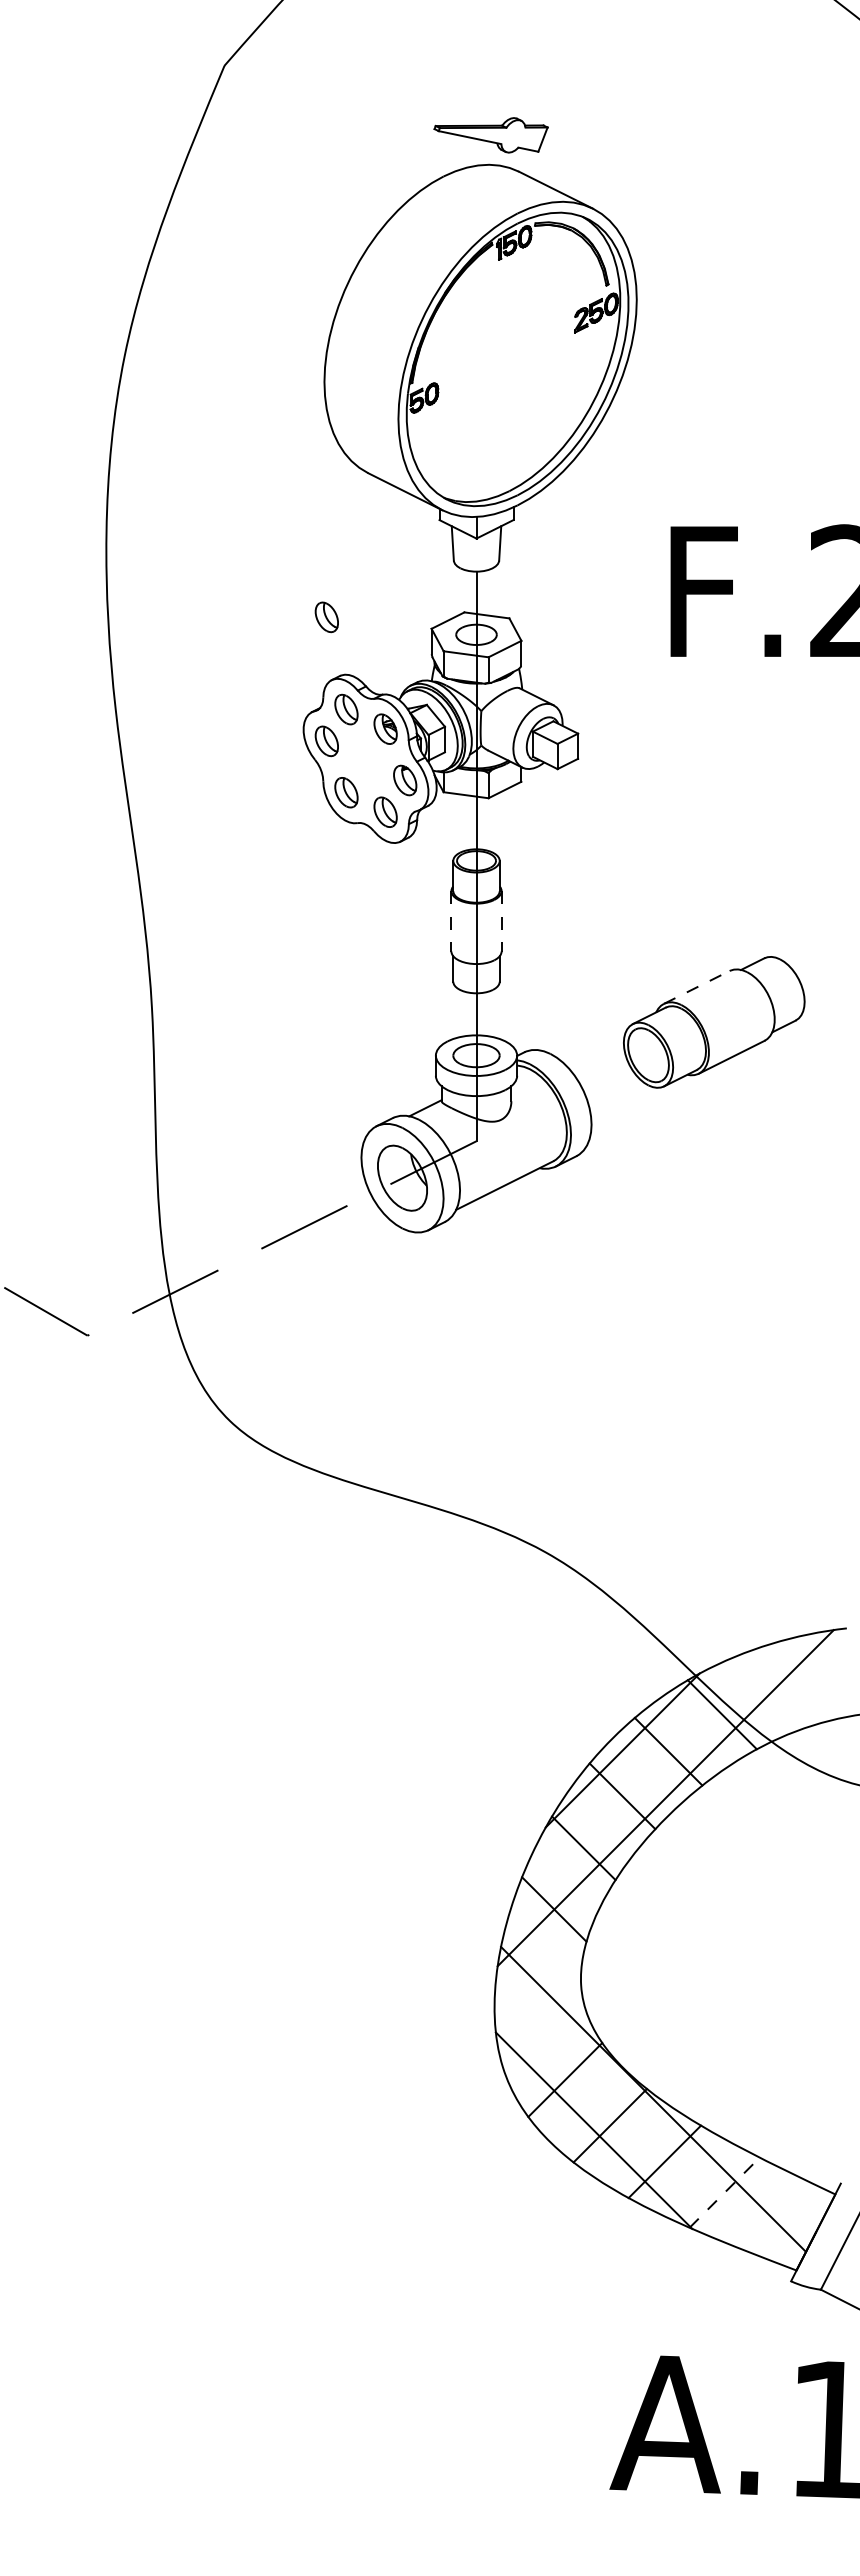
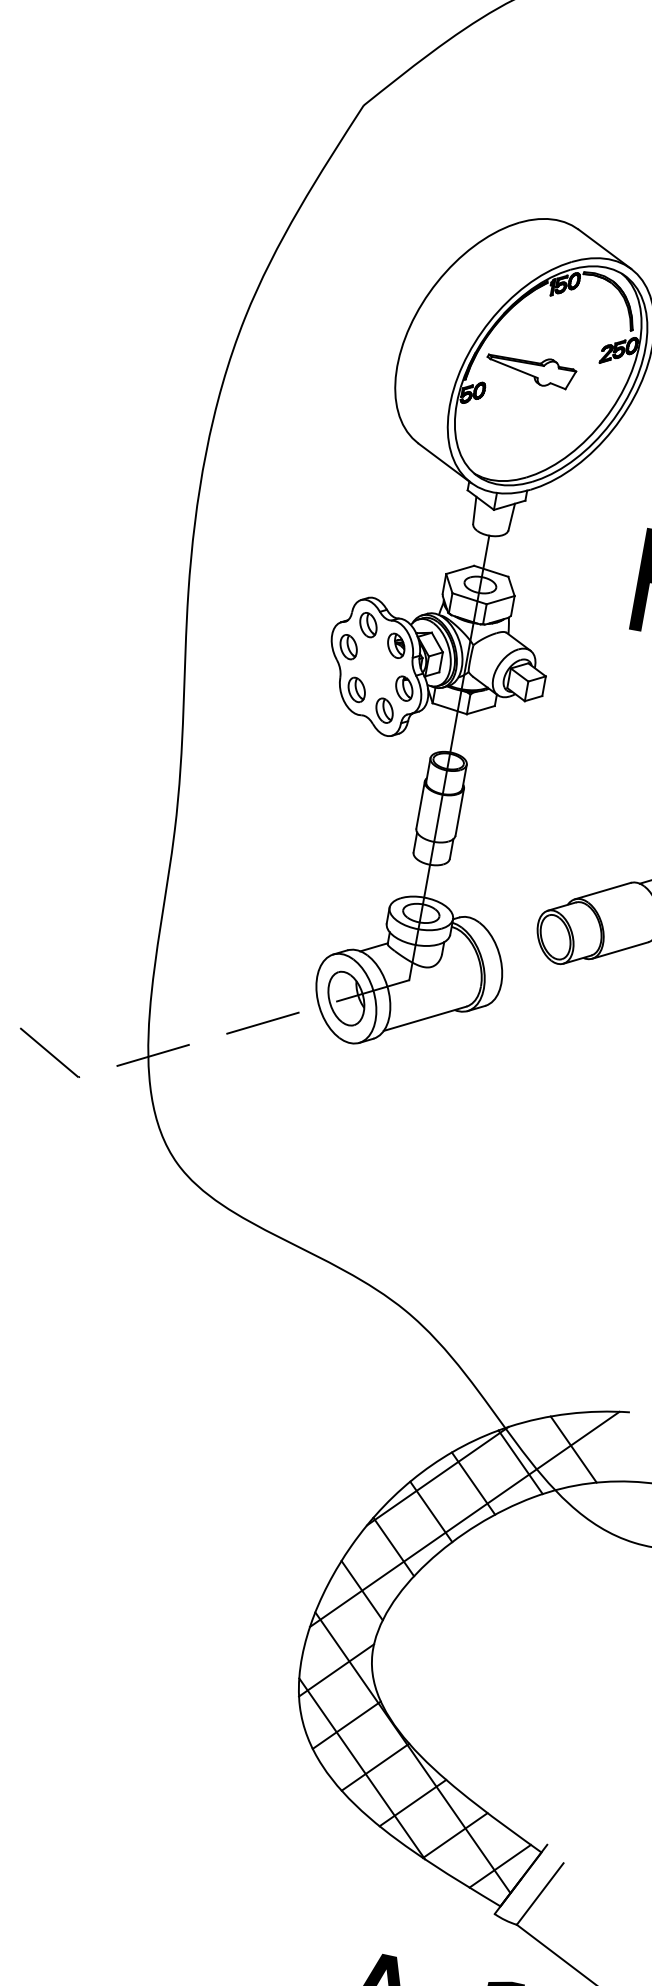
part: (490, 135) -> (530, 369), moved
part: (326, 617) -> (365, 550), removed
line: (451, 921) -> (420, 805), dashed -> solid
line: (501, 921) -> (459, 812), dashed -> solid
line: (696, 987) -> (602, 891), dashed -> solid
line: (785, 1687) -> (573, 1449), added
line: (540, 2013) -> (336, 1669), added
line: (724, 2192) -> (455, 1835), dashed -> solid
line: (786, 2220) -> (499, 1865), added

